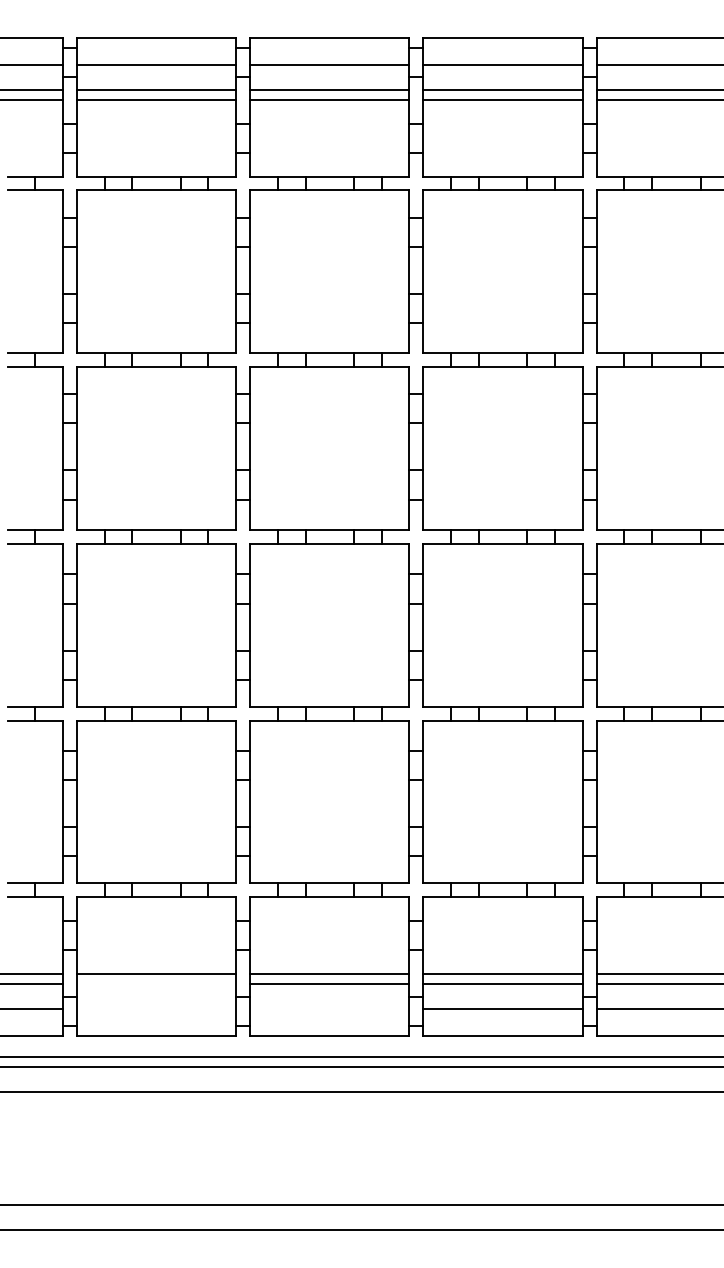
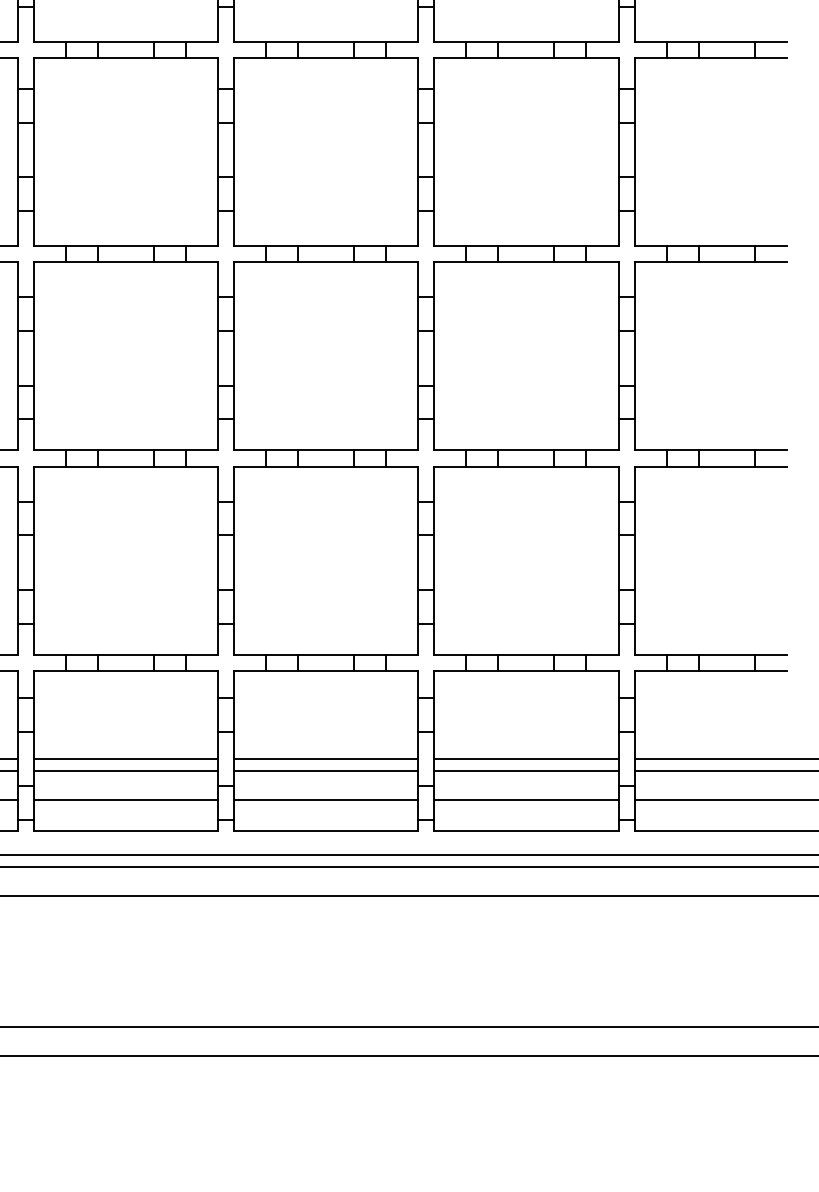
line: (156, 983) -> (125, 770), added
line: (156, 1008) -> (125, 799), added
line: (329, 1008) -> (325, 799), added

